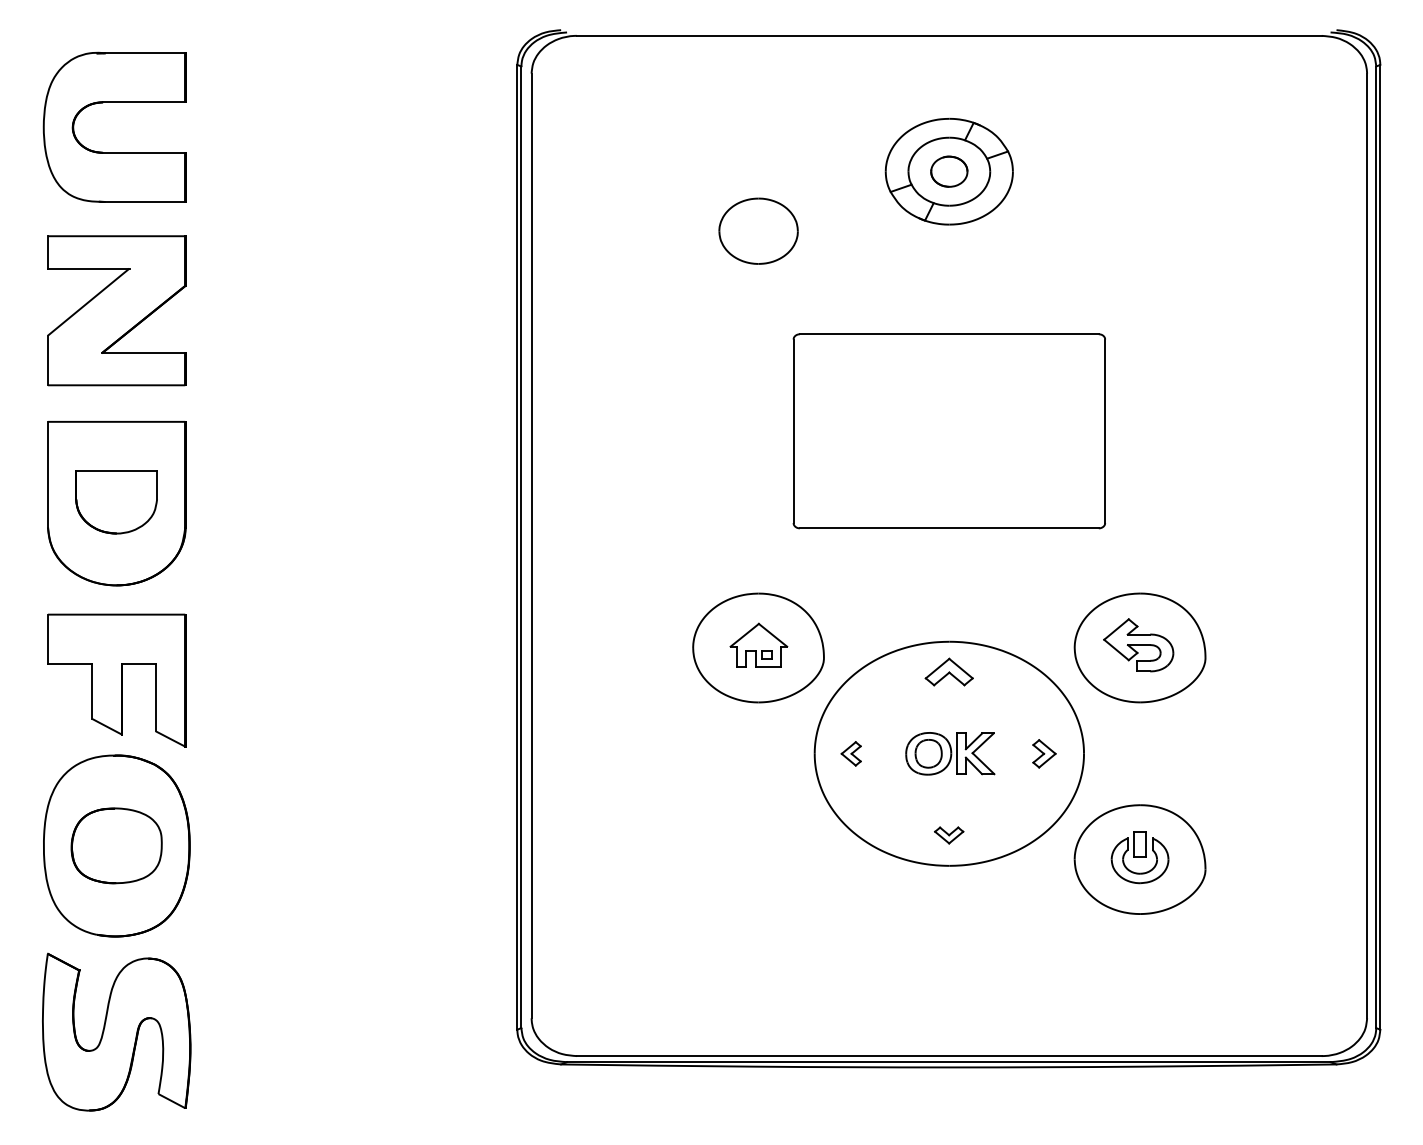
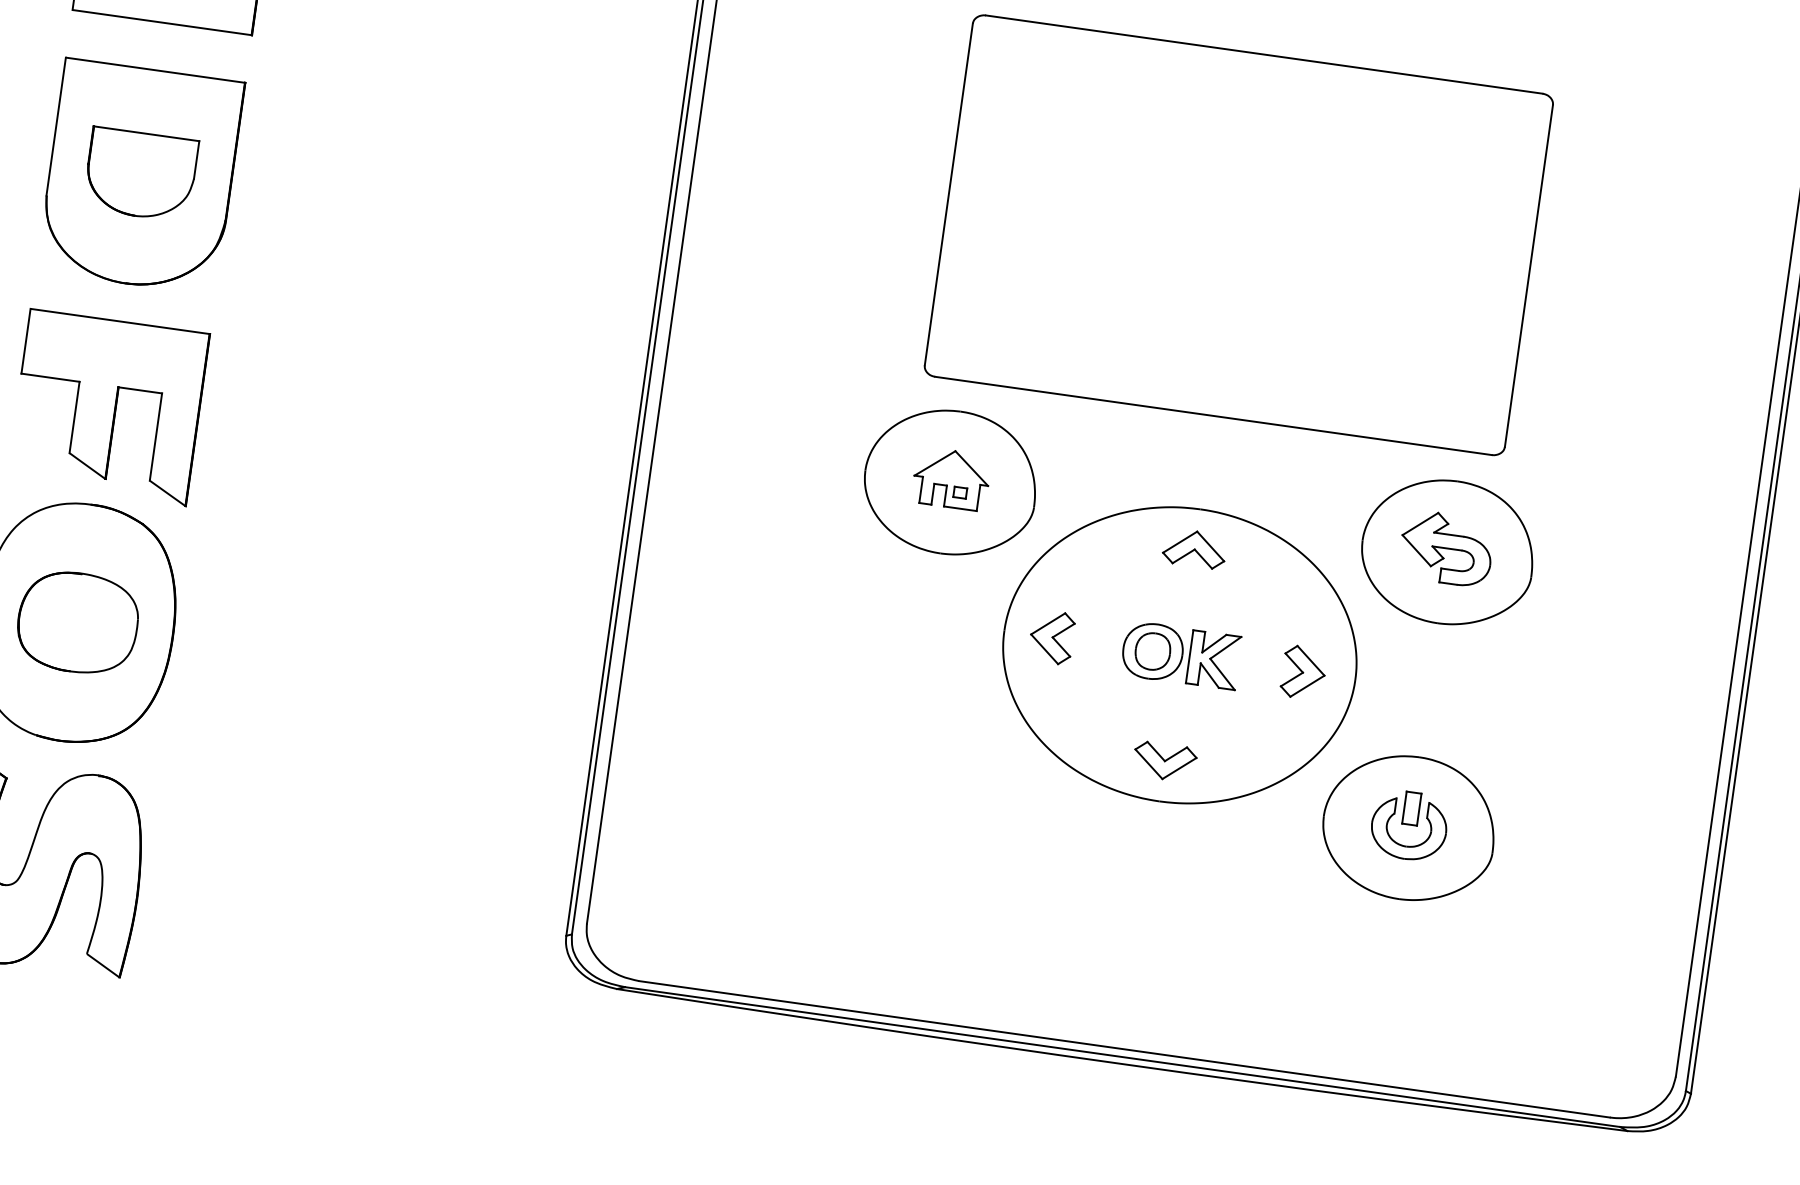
part: (949, 430) -> (1239, 234), size x1.43
part: (851, 753) -> (1052, 637), size x1.67
part: (1044, 753) -> (1303, 672), size x1.43
part: (948, 835) -> (1163, 761), size x1.67

